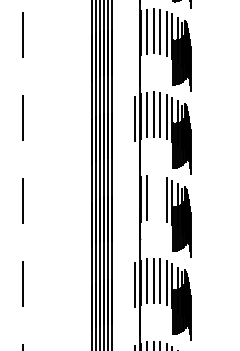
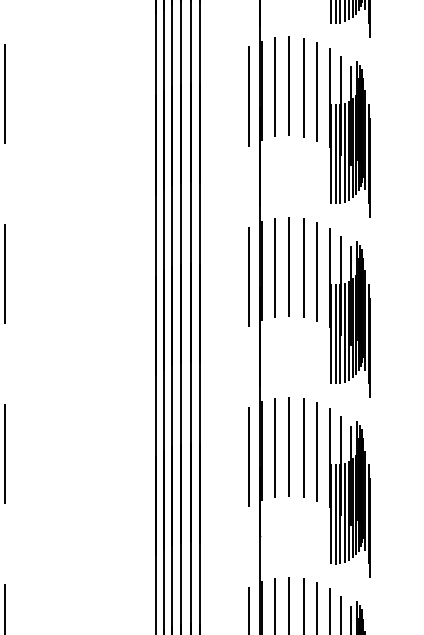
line: (135, 35) -> (249, 95), added
line: (153, 197) -> (288, 446), added
line: (160, 198) -> (304, 448), added
line: (135, 202) -> (249, 457), added

